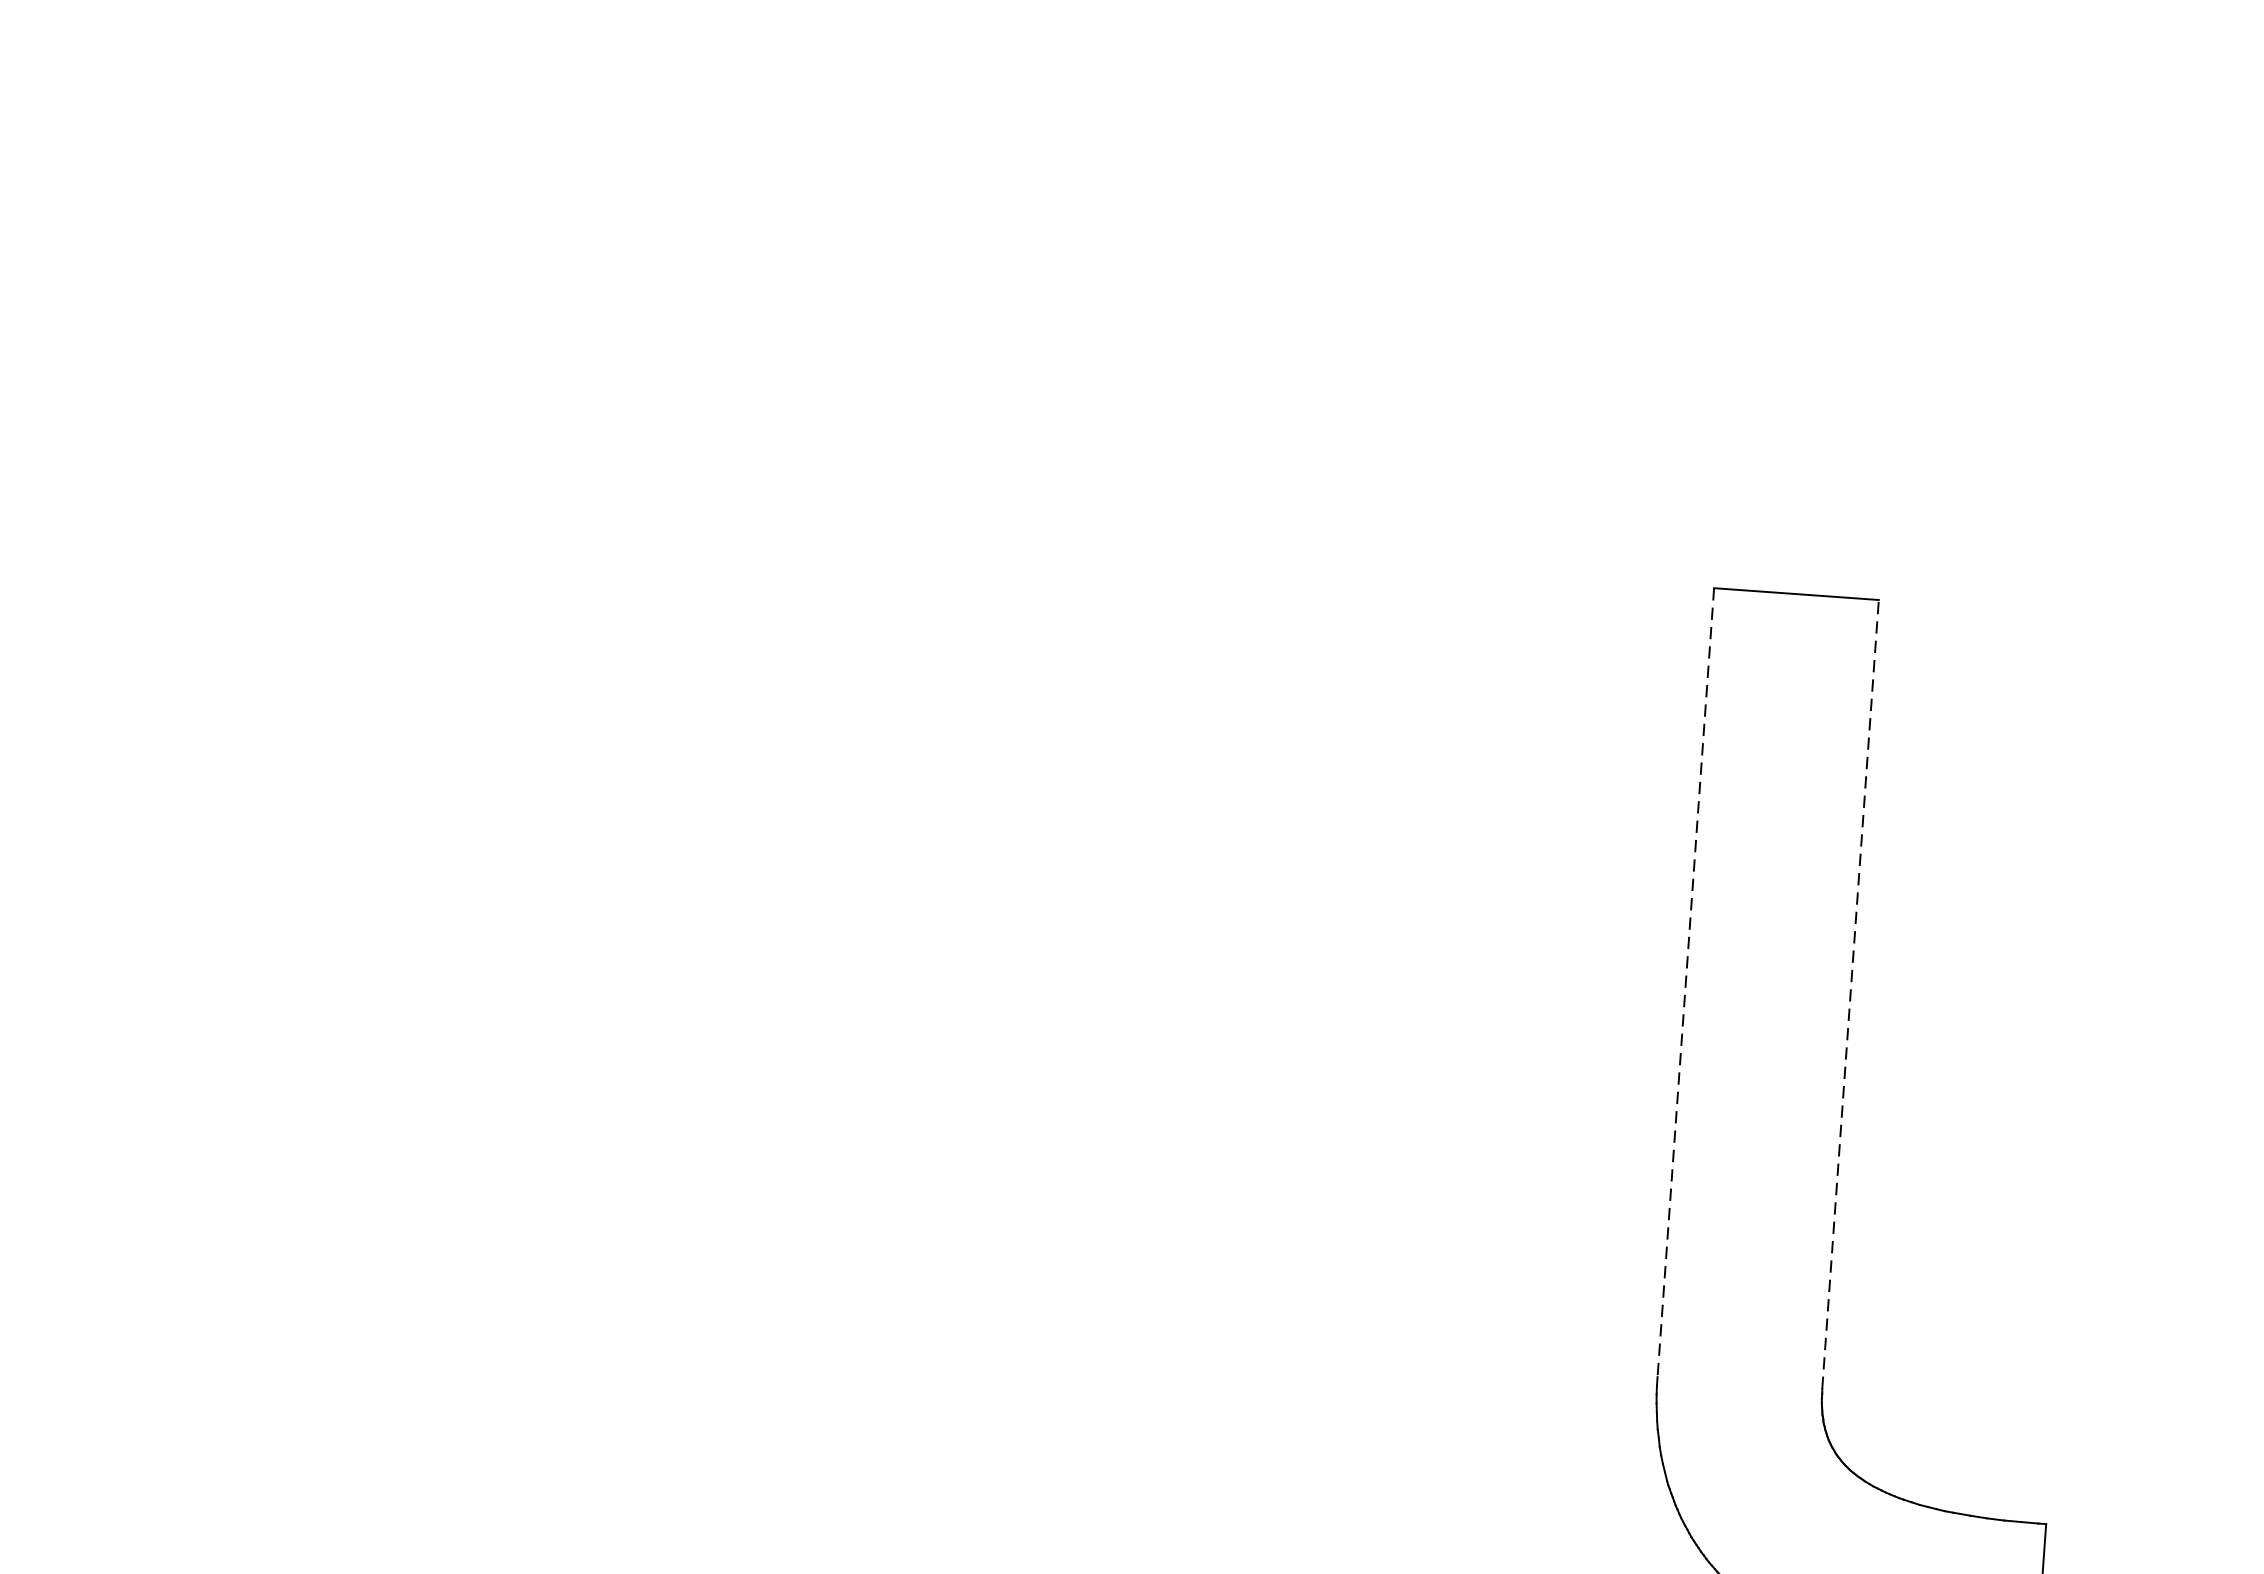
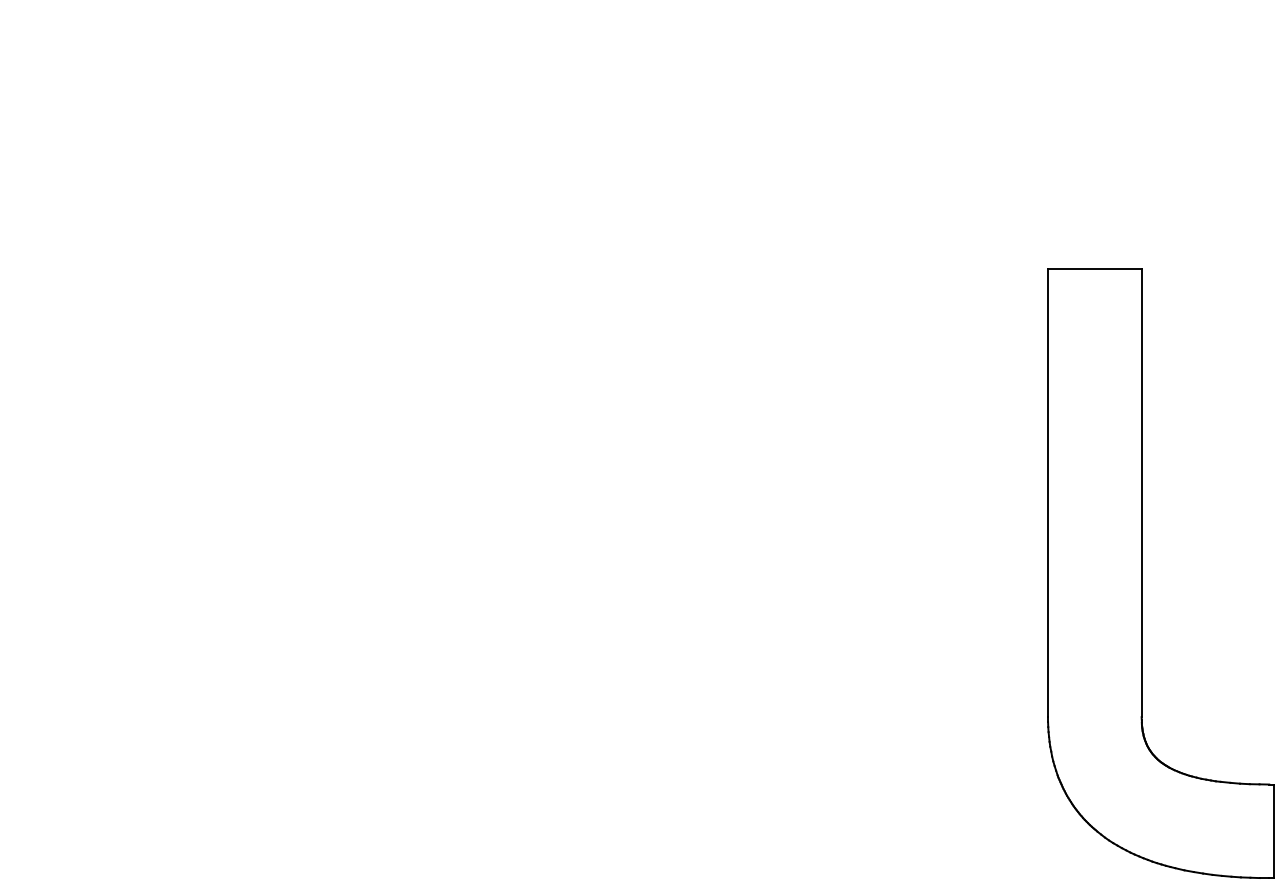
line: (1686, 983) -> (1048, 493), dashed -> solid
line: (1850, 993) -> (1141, 492), dashed -> solid

